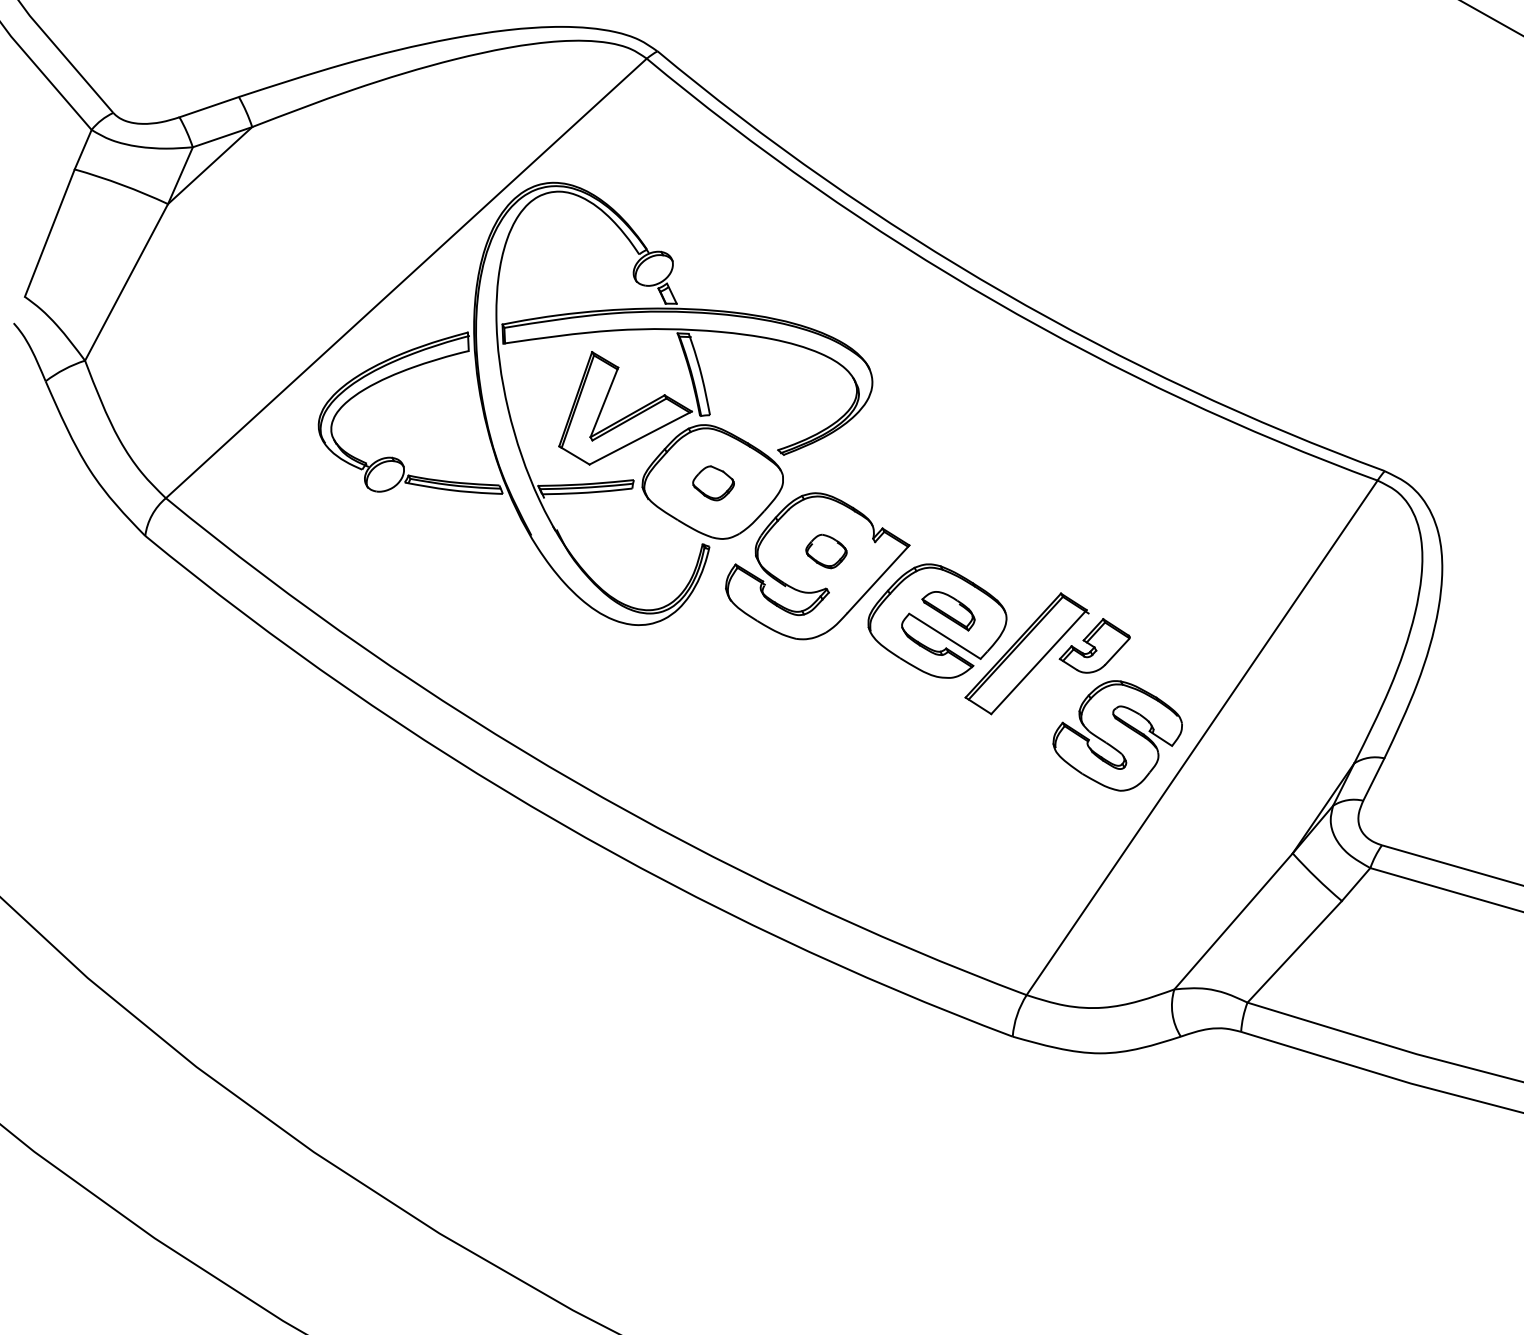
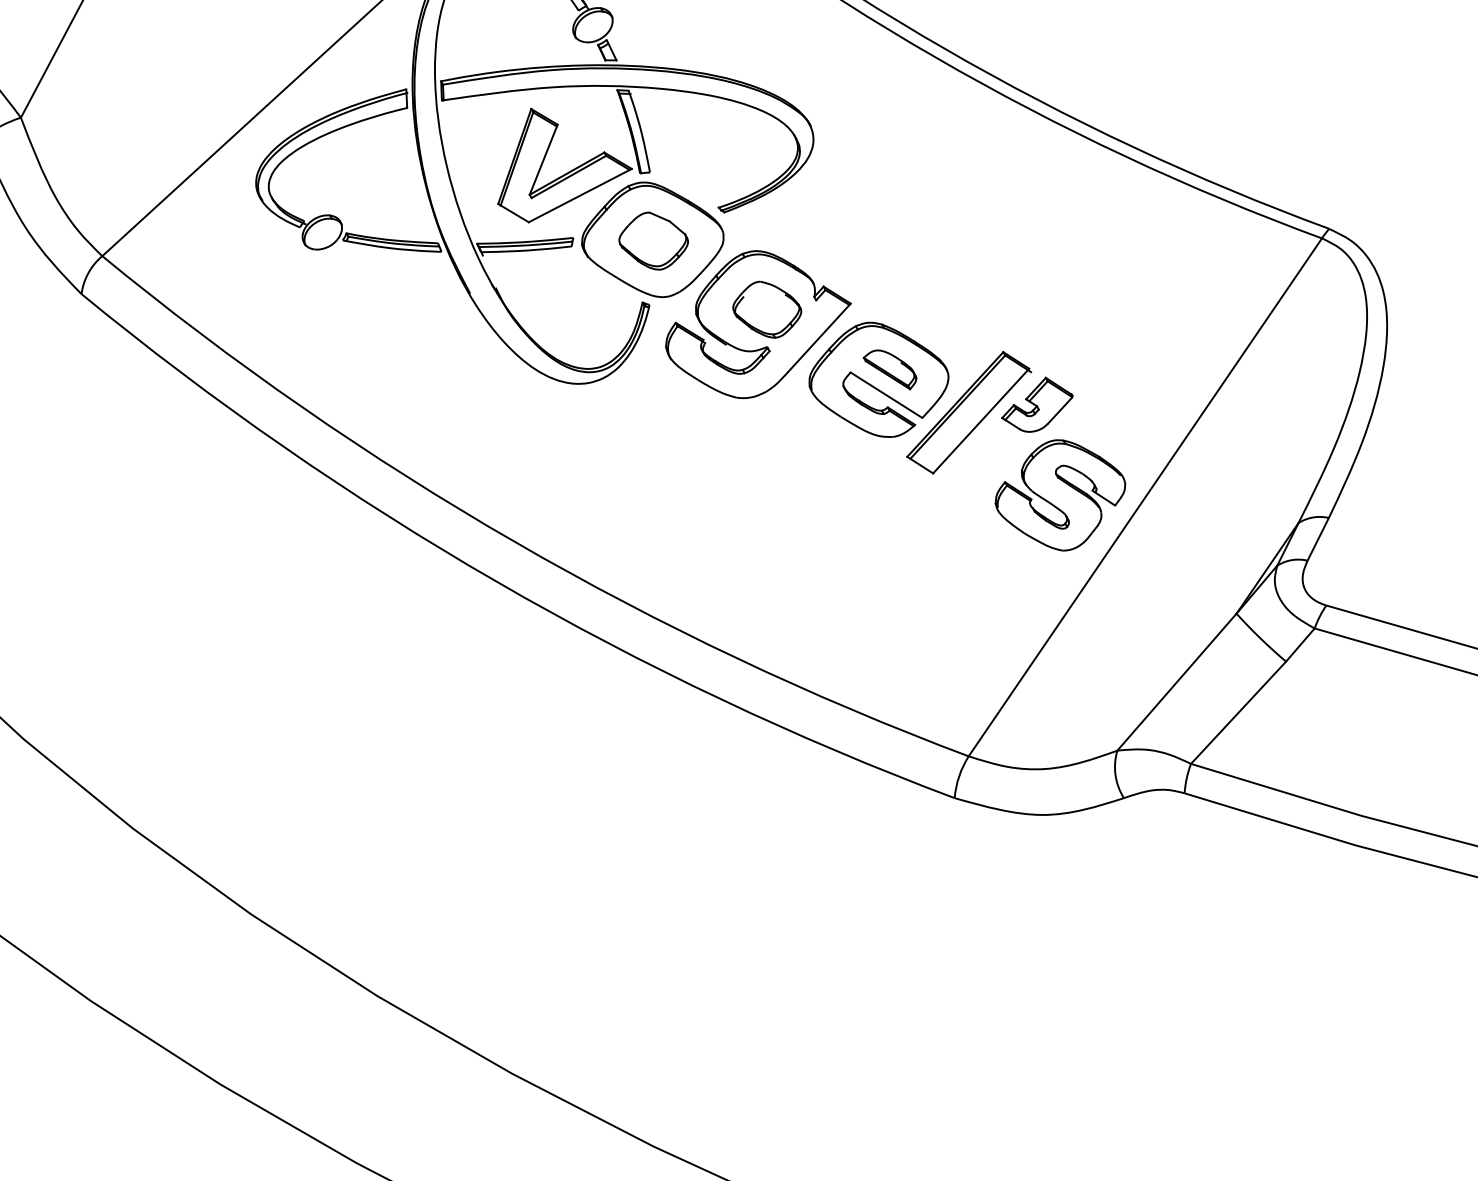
part: (713, 483) -> (653, 241), size x1.67
part: (826, 551) -> (767, 309), size x1.67

